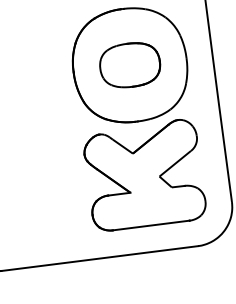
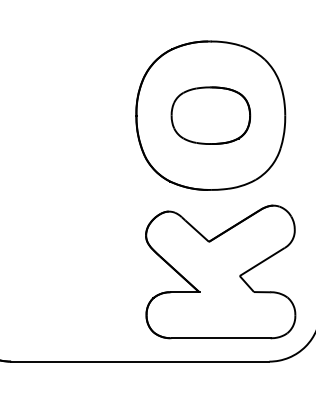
part: (144, 175) -> (220, 271), moved

